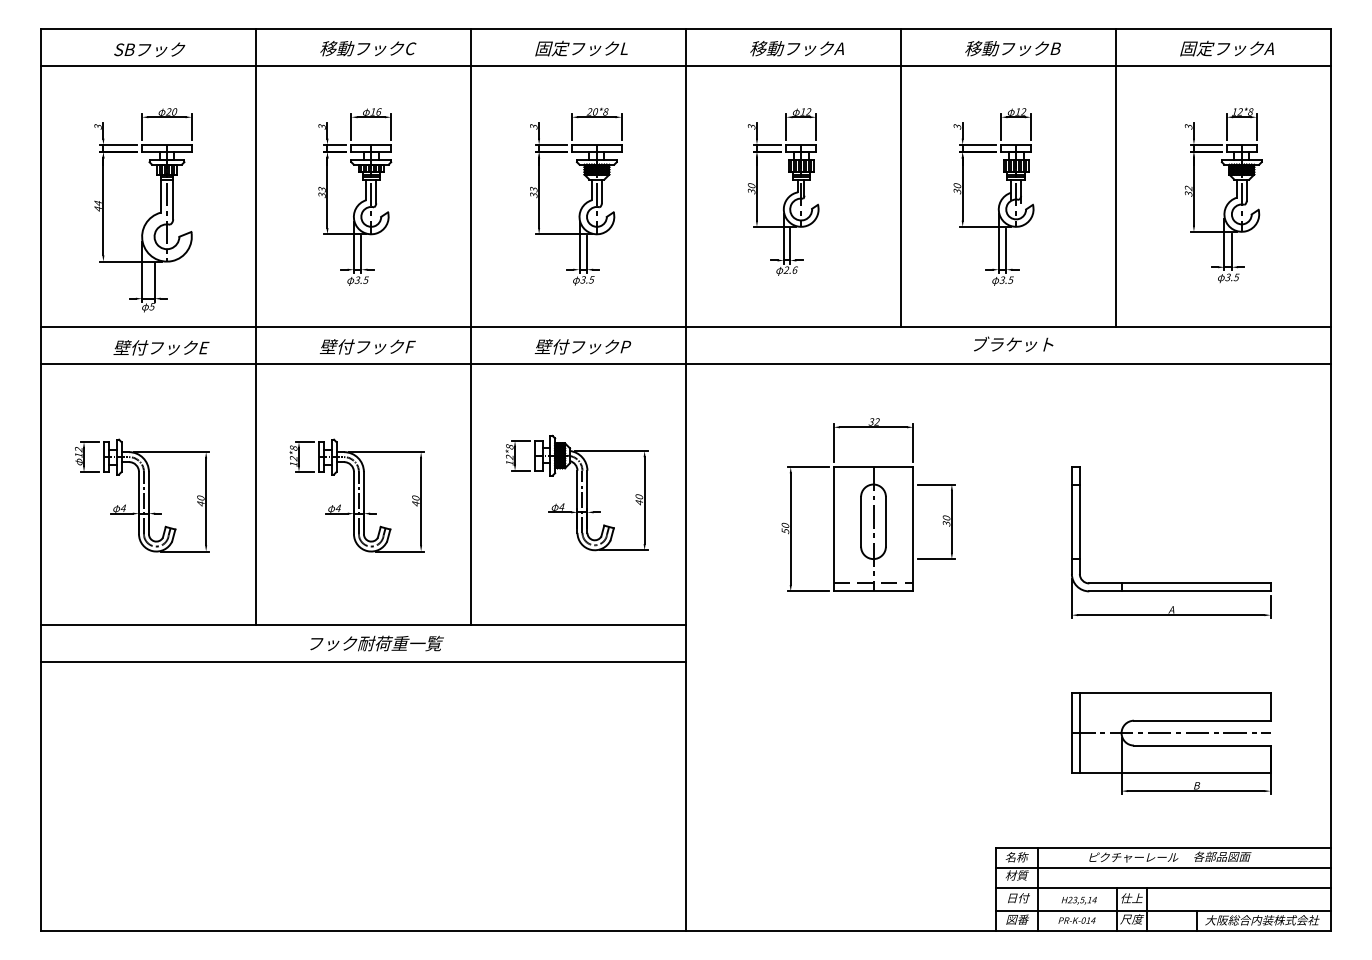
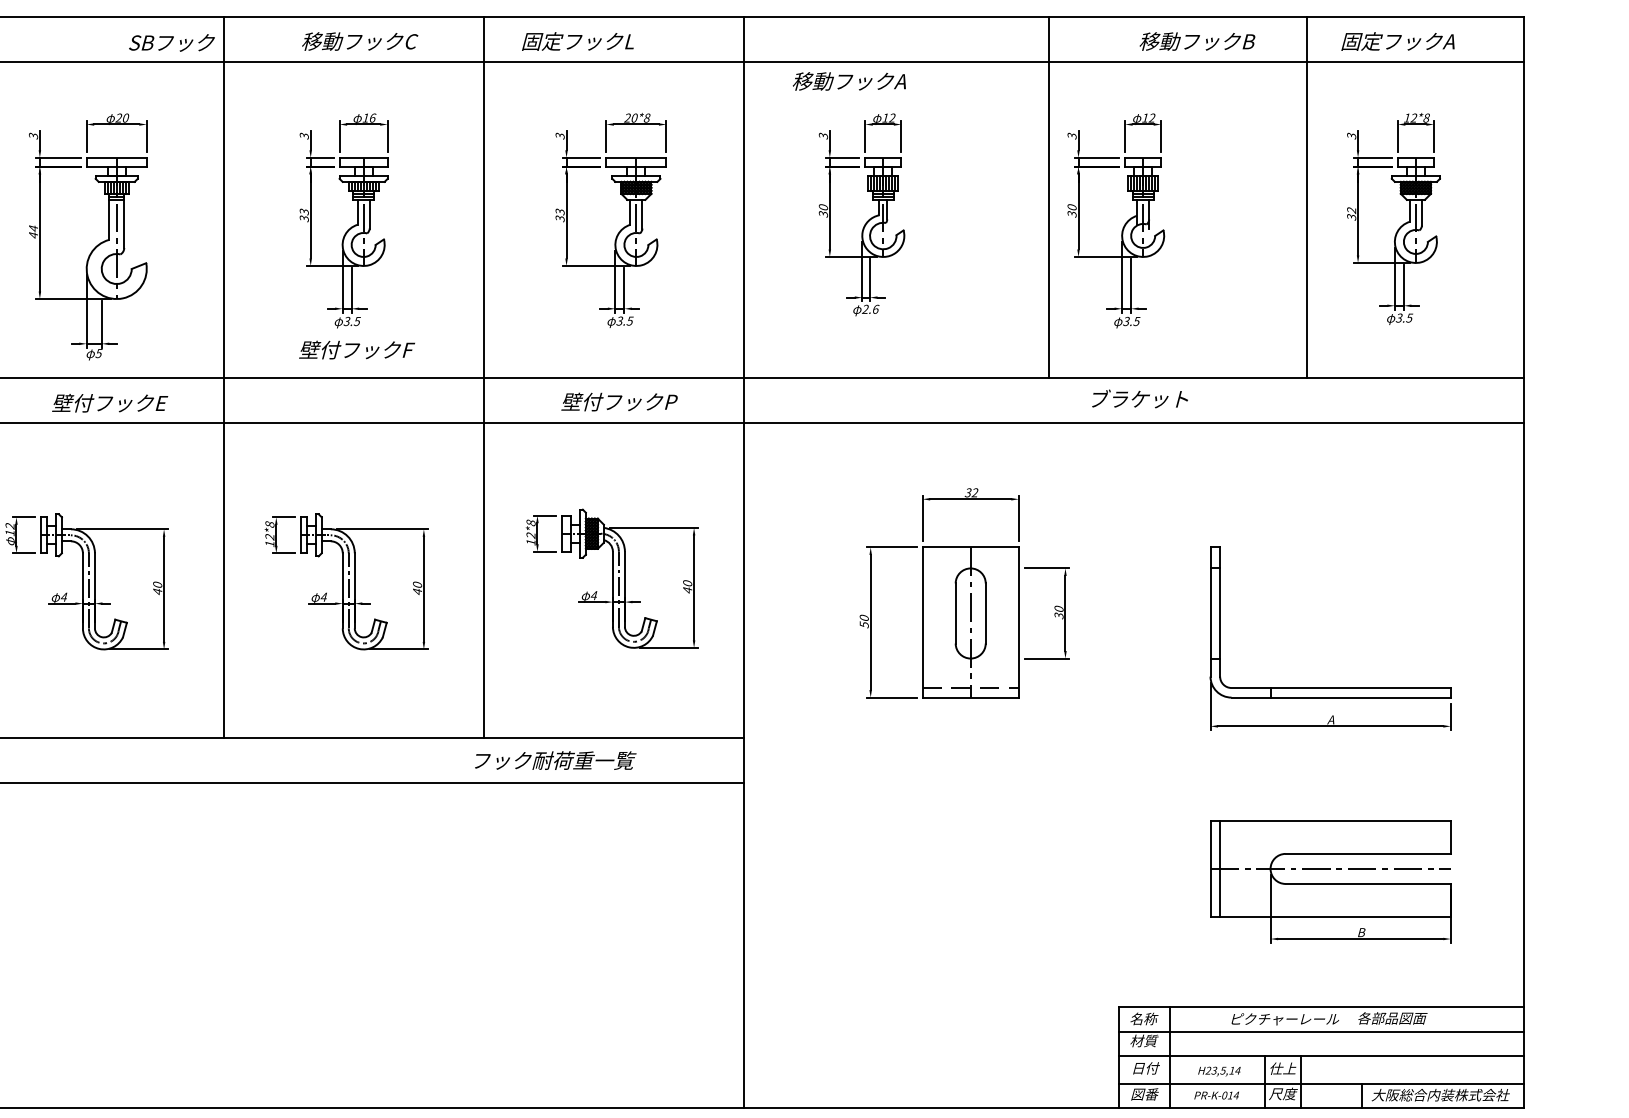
text: (581, 48) -> (577, 41), moved
text: (796, 48) -> (848, 81), moved
text: (1012, 48) -> (1196, 41), moved
text: (149, 49) -> (171, 42), moved
line: (901, 177) -> (1049, 197), moved
line: (1115, 177) -> (1306, 197), moved
text: (367, 346) -> (356, 349), moved
text: (376, 643) -> (554, 760), moved

